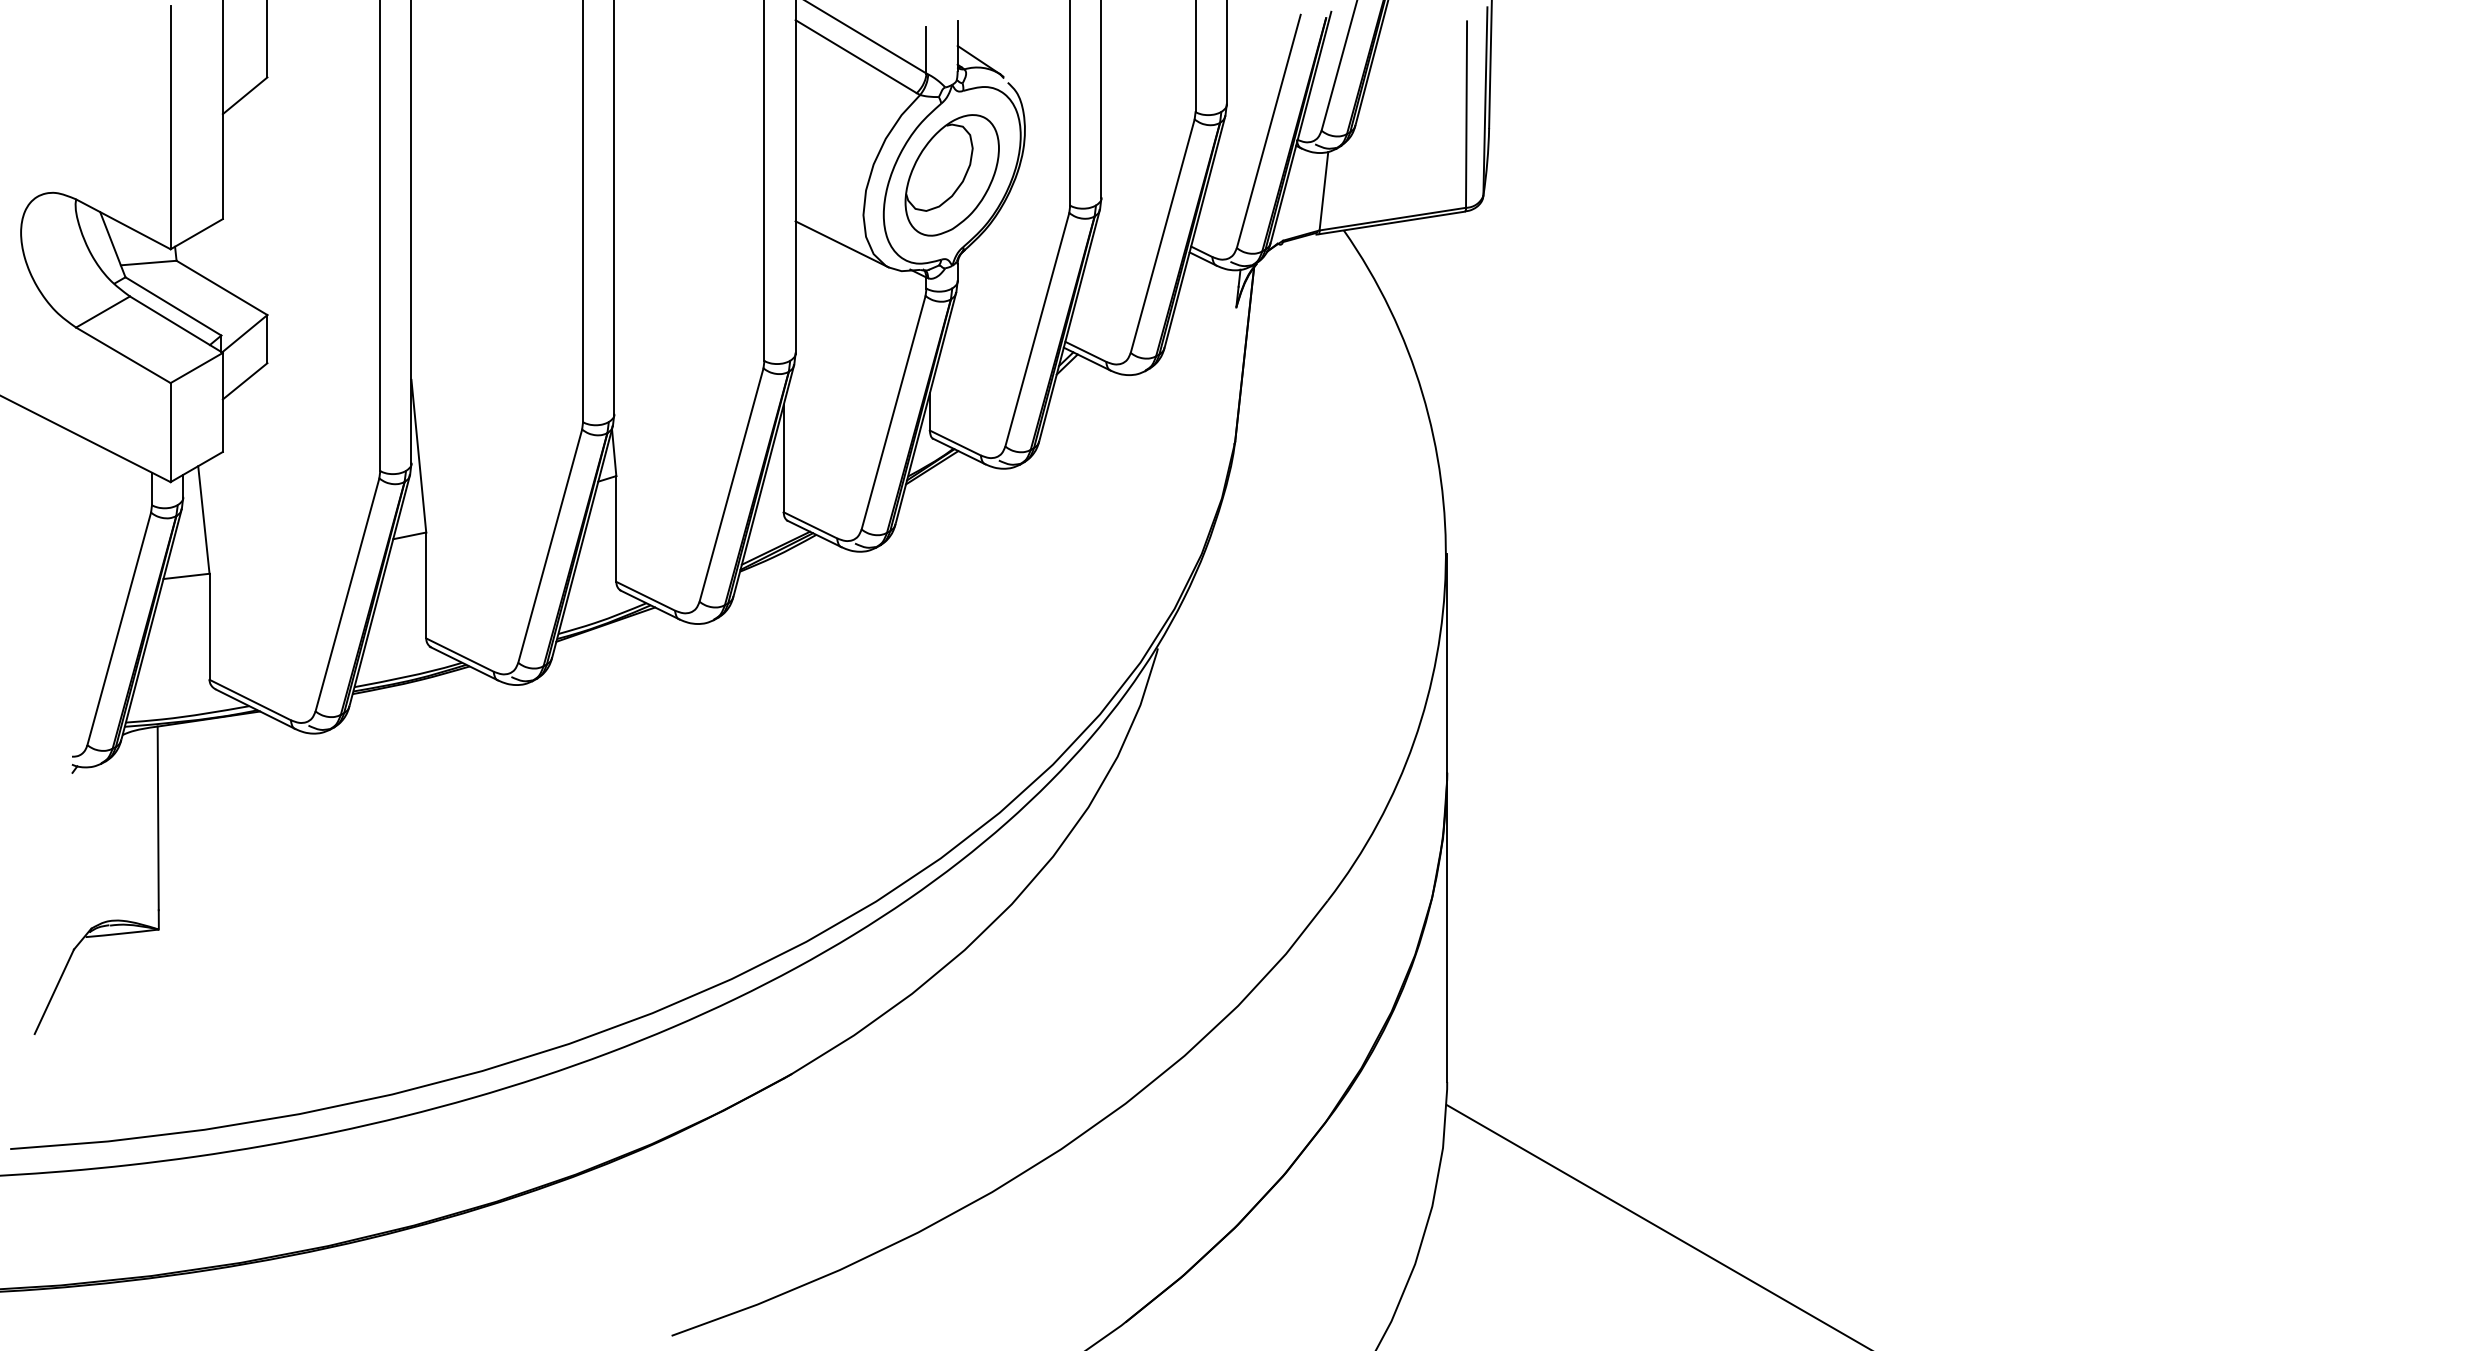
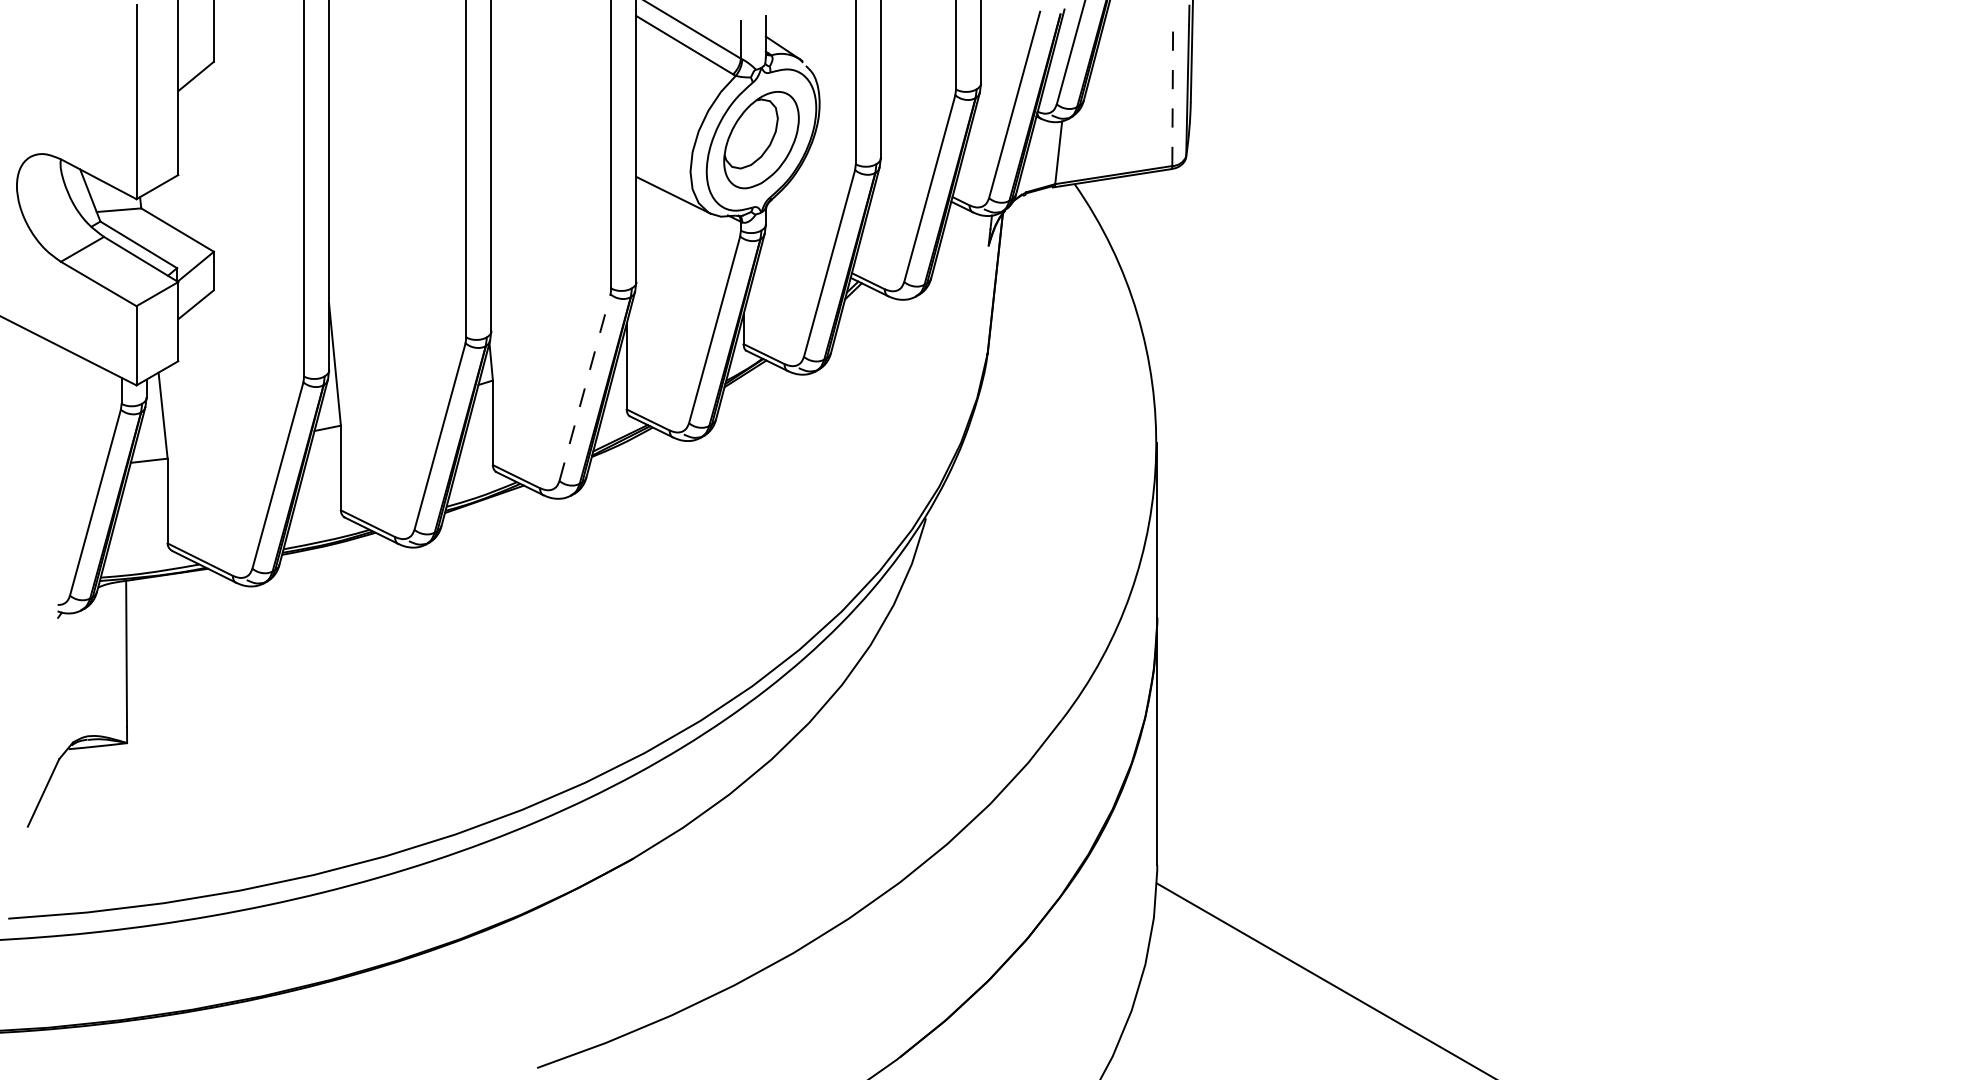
line: (1466, 114) -> (1172, 91), solid -> dashed
line: (731, 485) -> (585, 388), solid -> dashed

